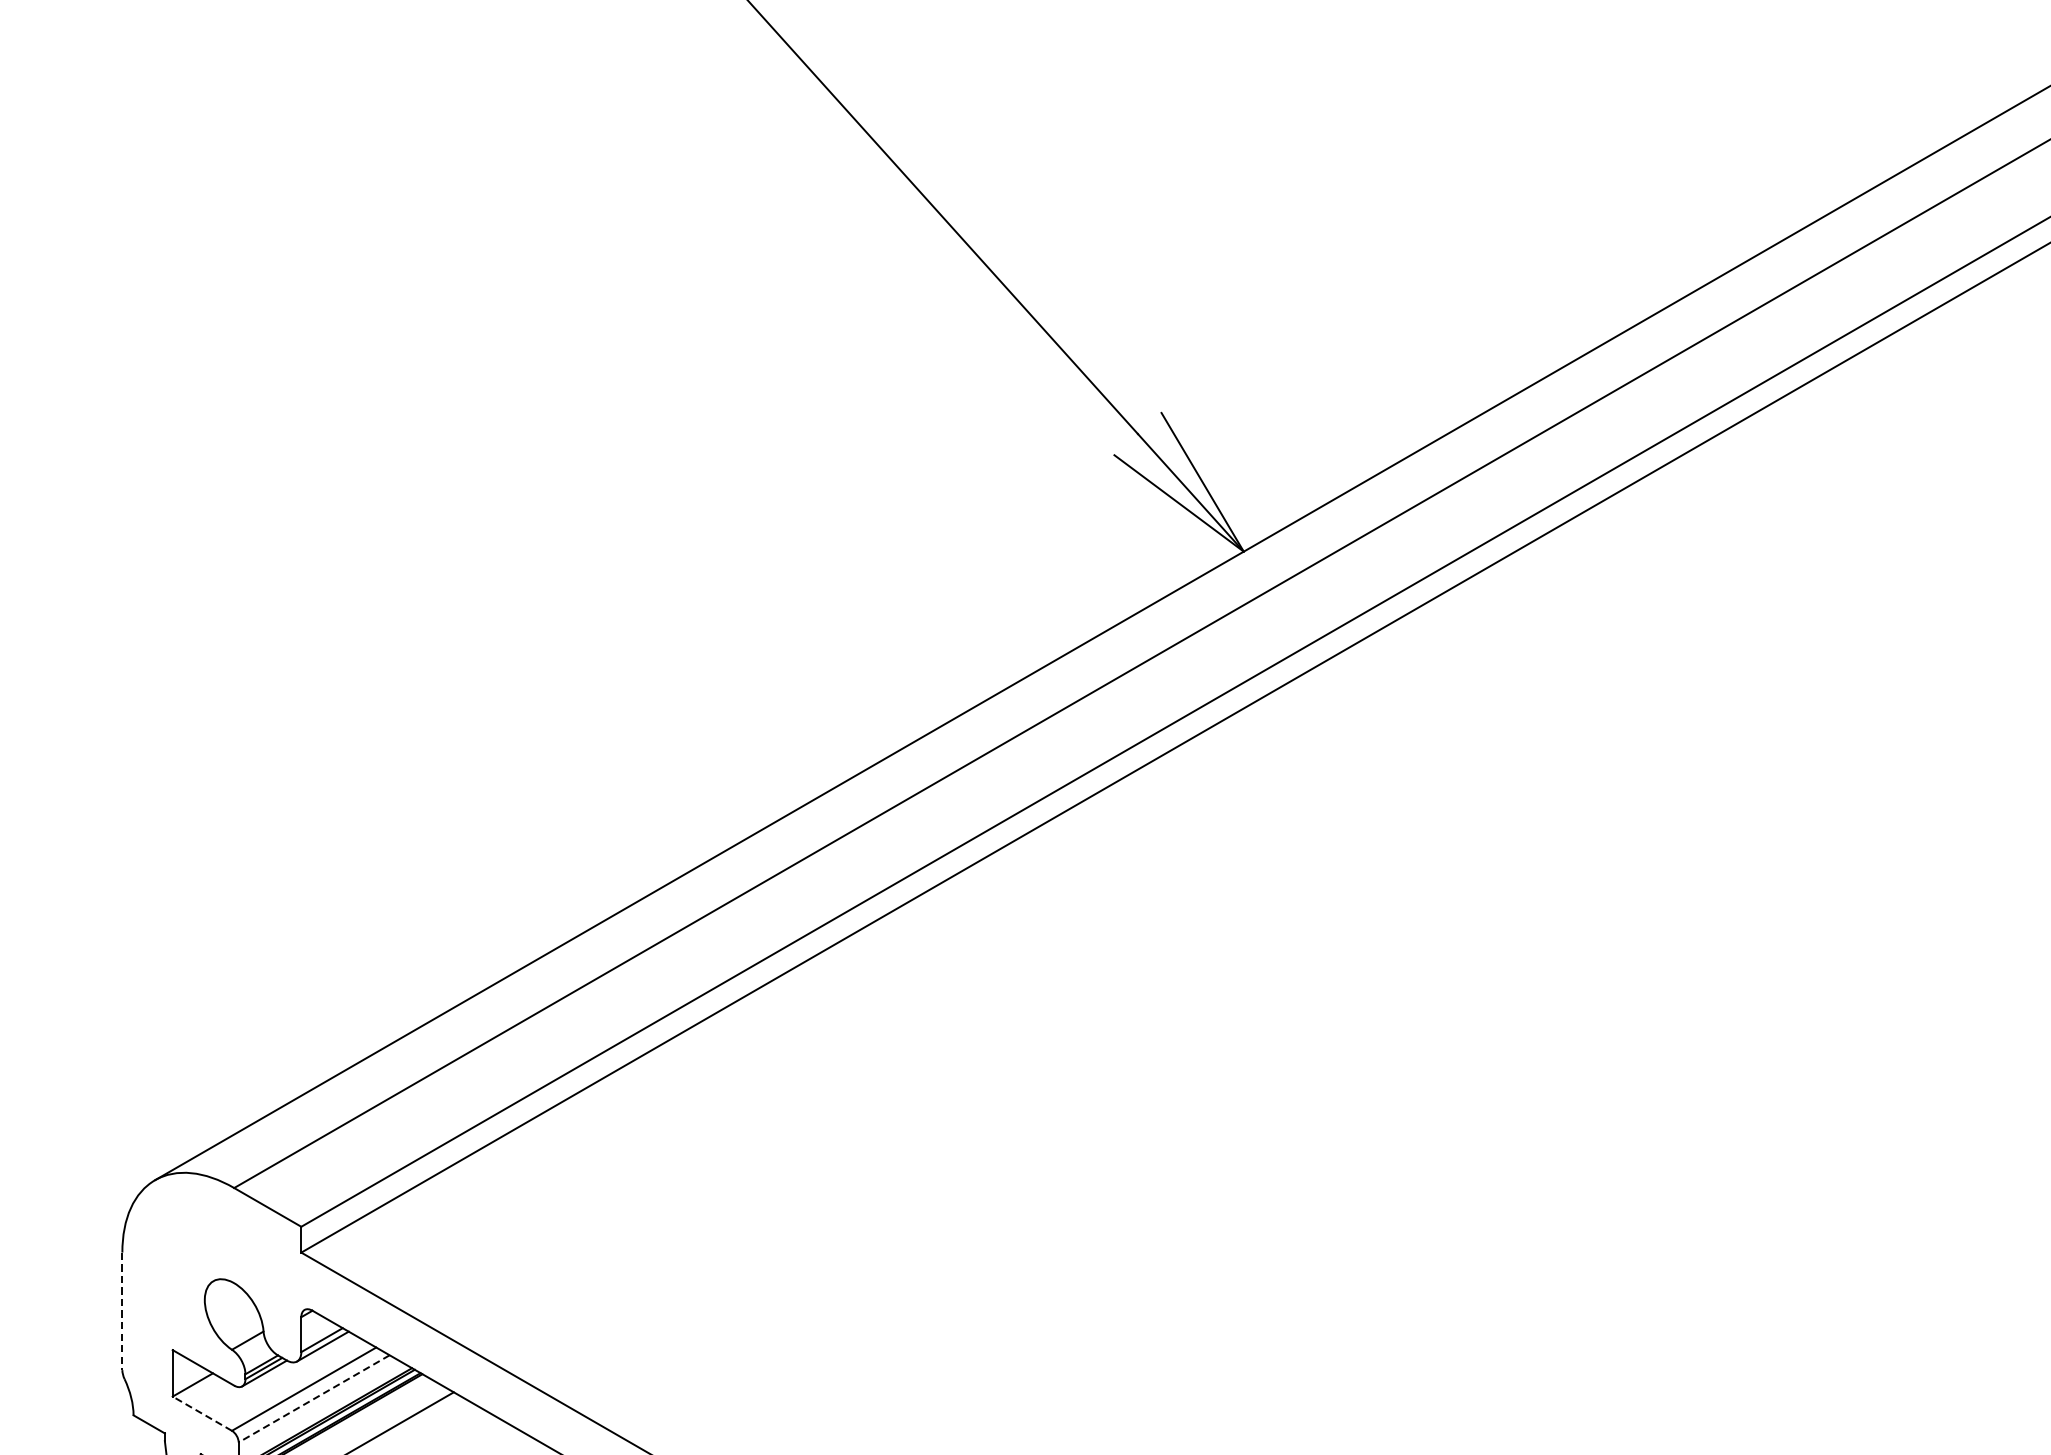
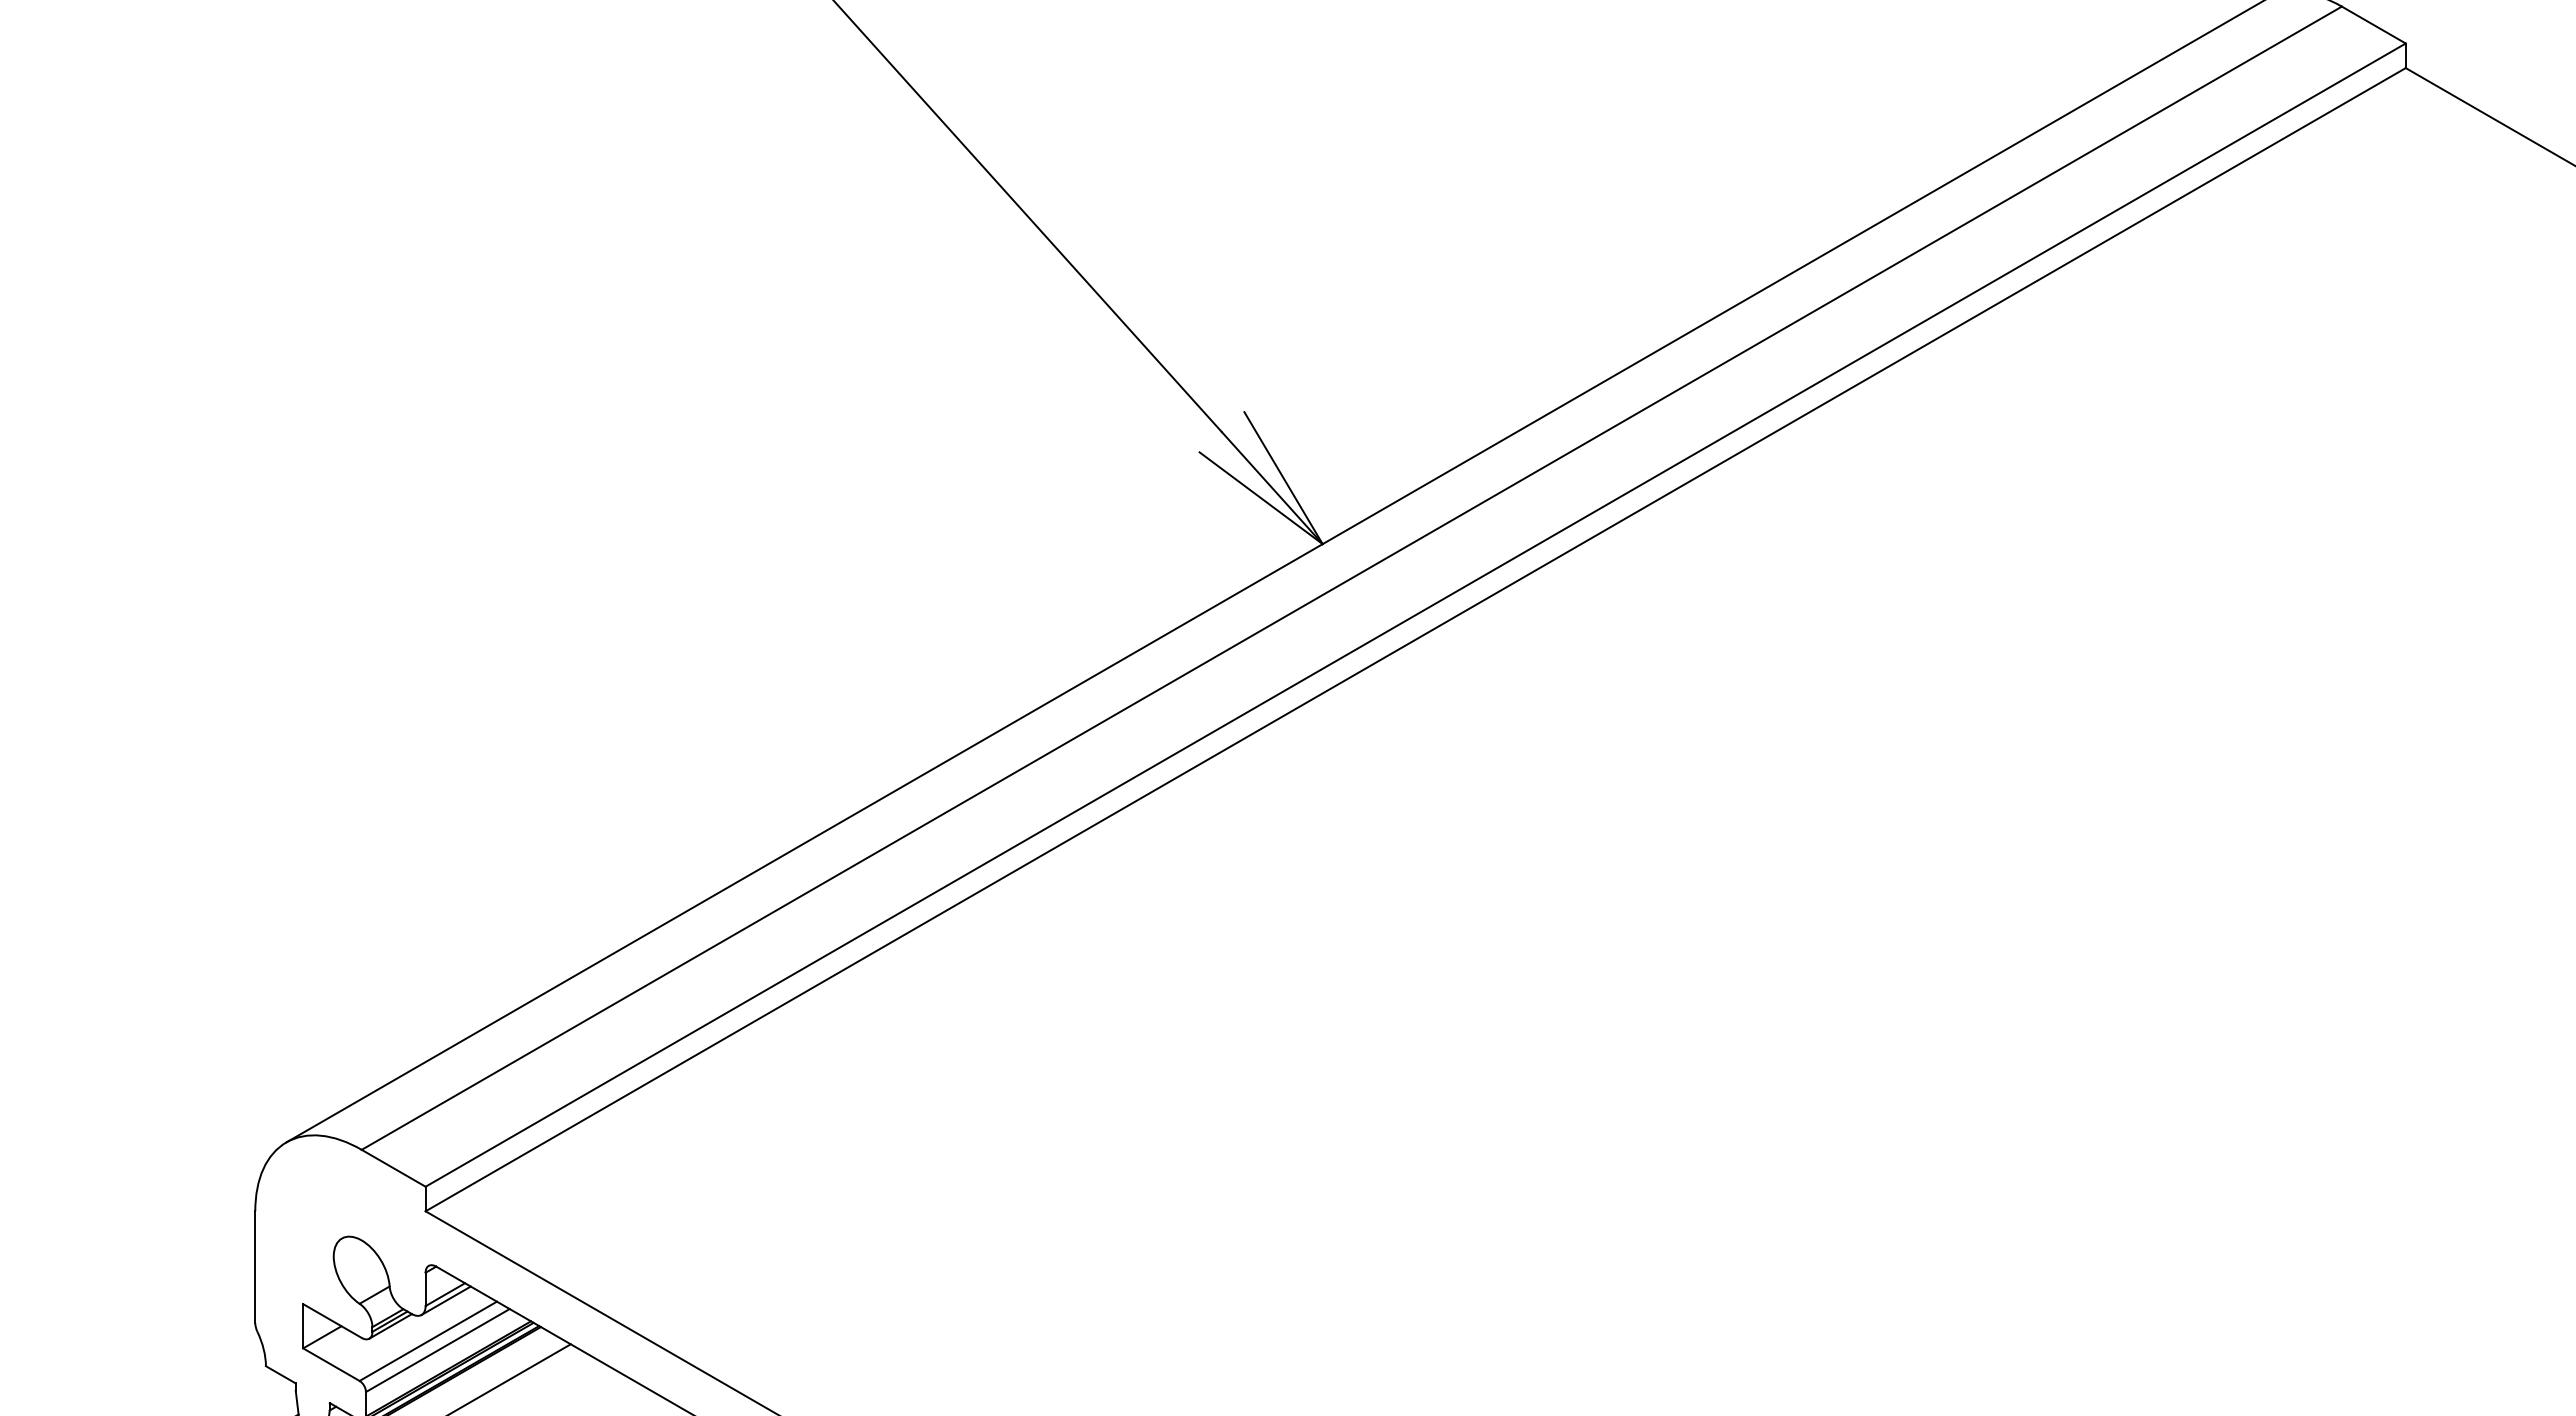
line: (122, 1311) -> (255, 1267), dashed -> solid
line: (313, 1398) -> (437, 1350), dashed -> solid
line: (202, 1413) -> (331, 1364), dashed -> solid

